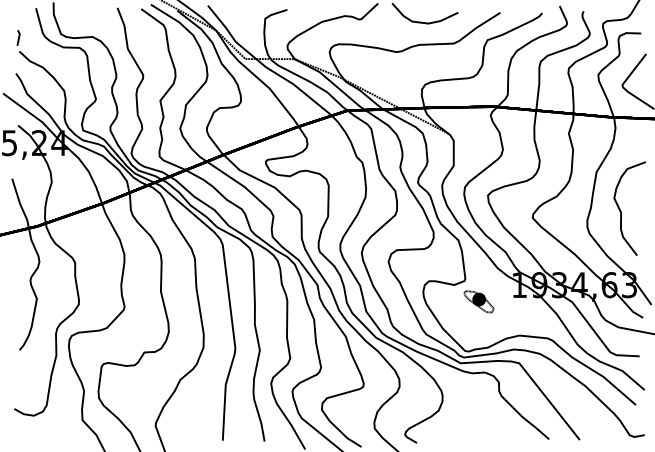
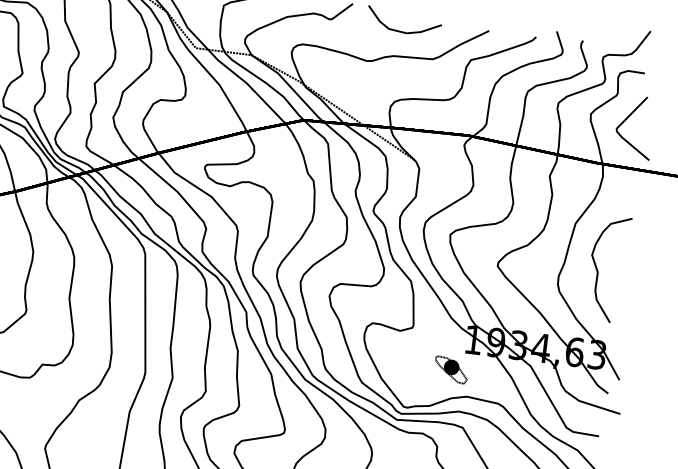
part: (478, 301) -> (450, 369), moved

